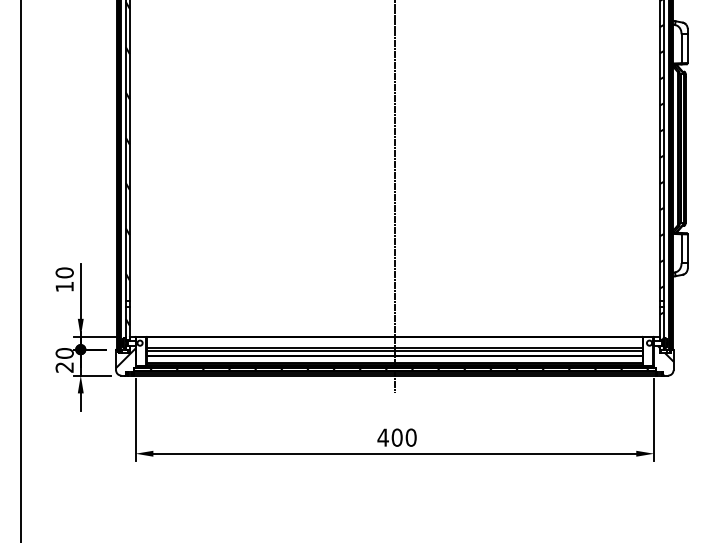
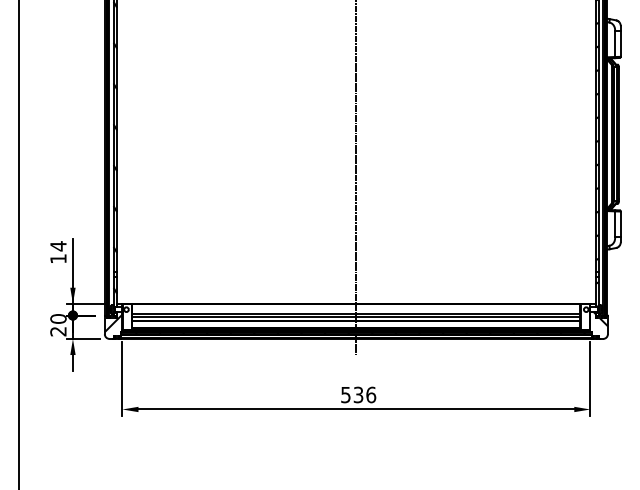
text: (64, 273) -> (58, 246), 10 -> 14
text: (397, 437) -> (358, 394), 400 -> 536

